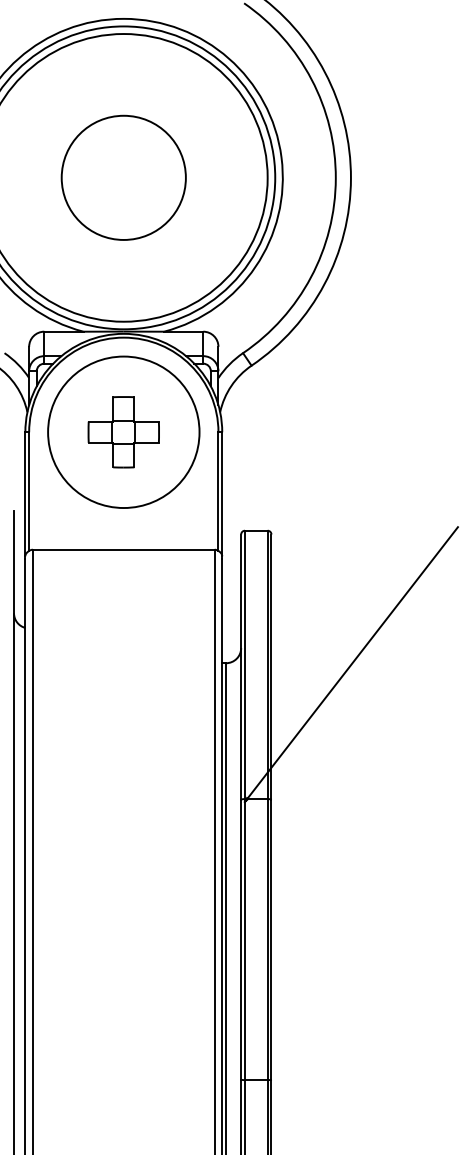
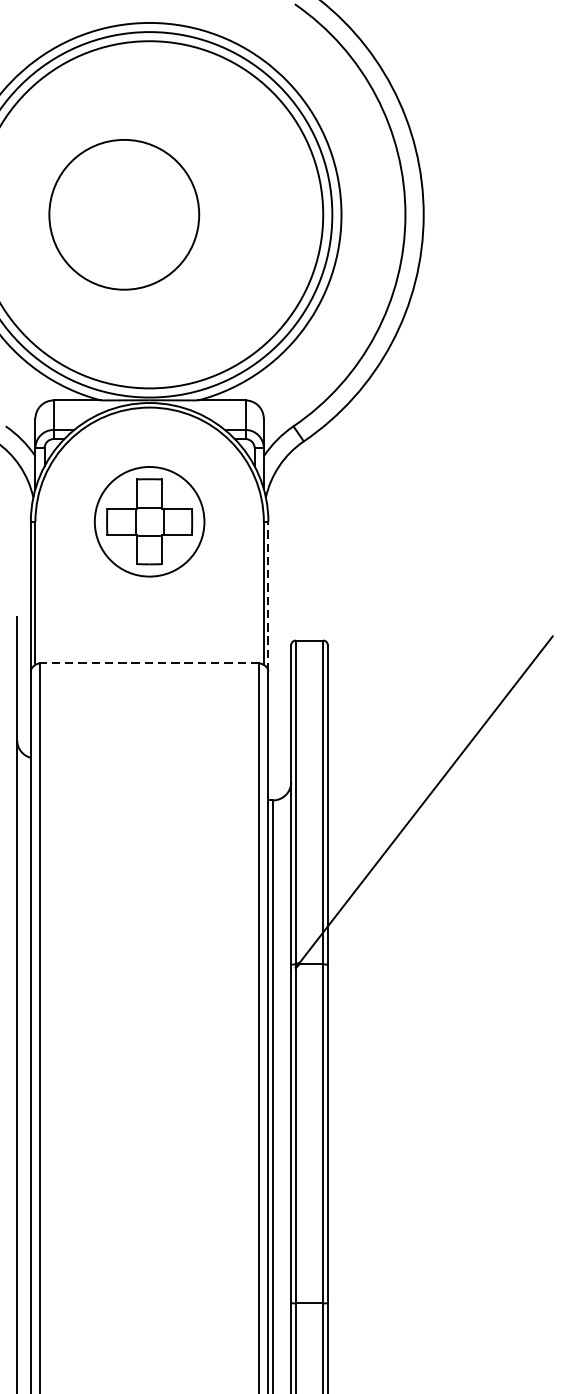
circle: (123, 177) -> (123, 214), moved
circle: (123, 432) -> (149, 522), size x0.6
line: (222, 494) -> (268, 596), solid -> dashed
line: (123, 549) -> (149, 663), solid -> dashed

